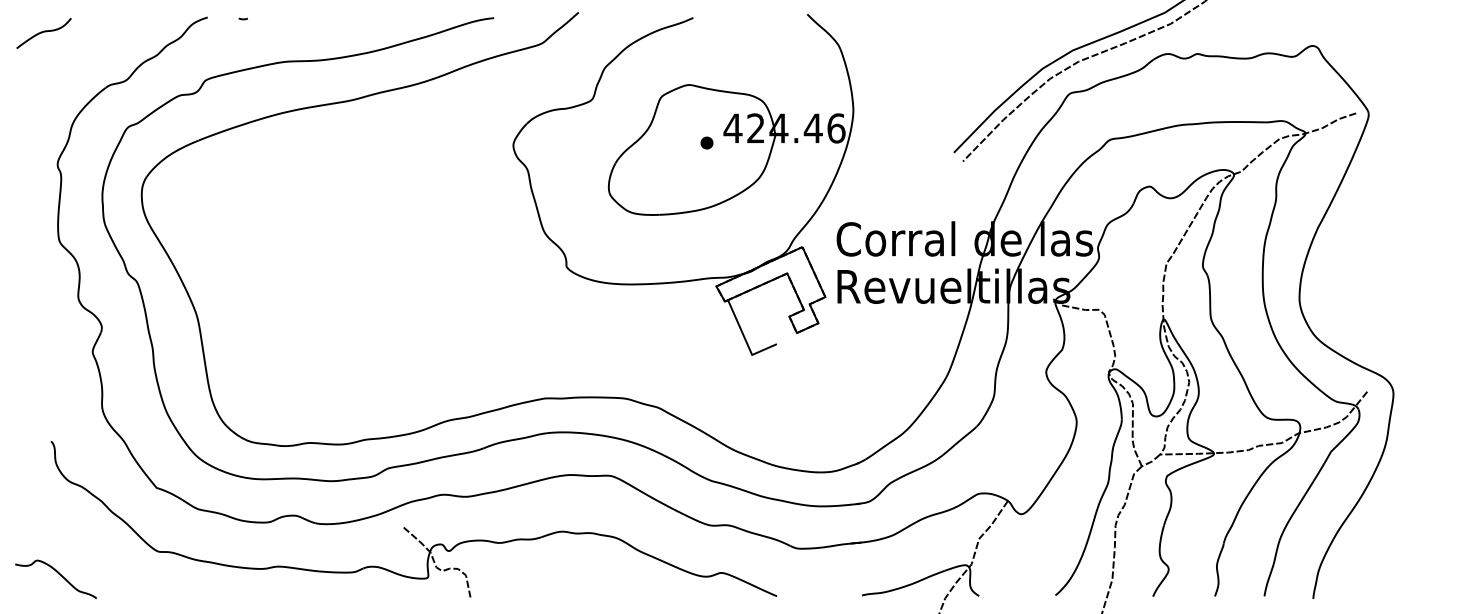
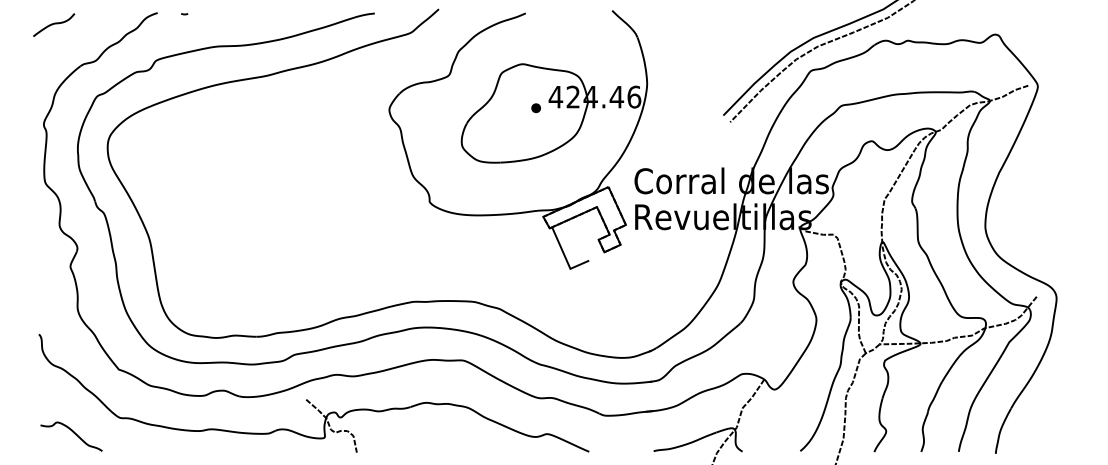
curve: (43, 32) -> (53, 24), moved
curve: (58, 574) -> (73, 433), moved

